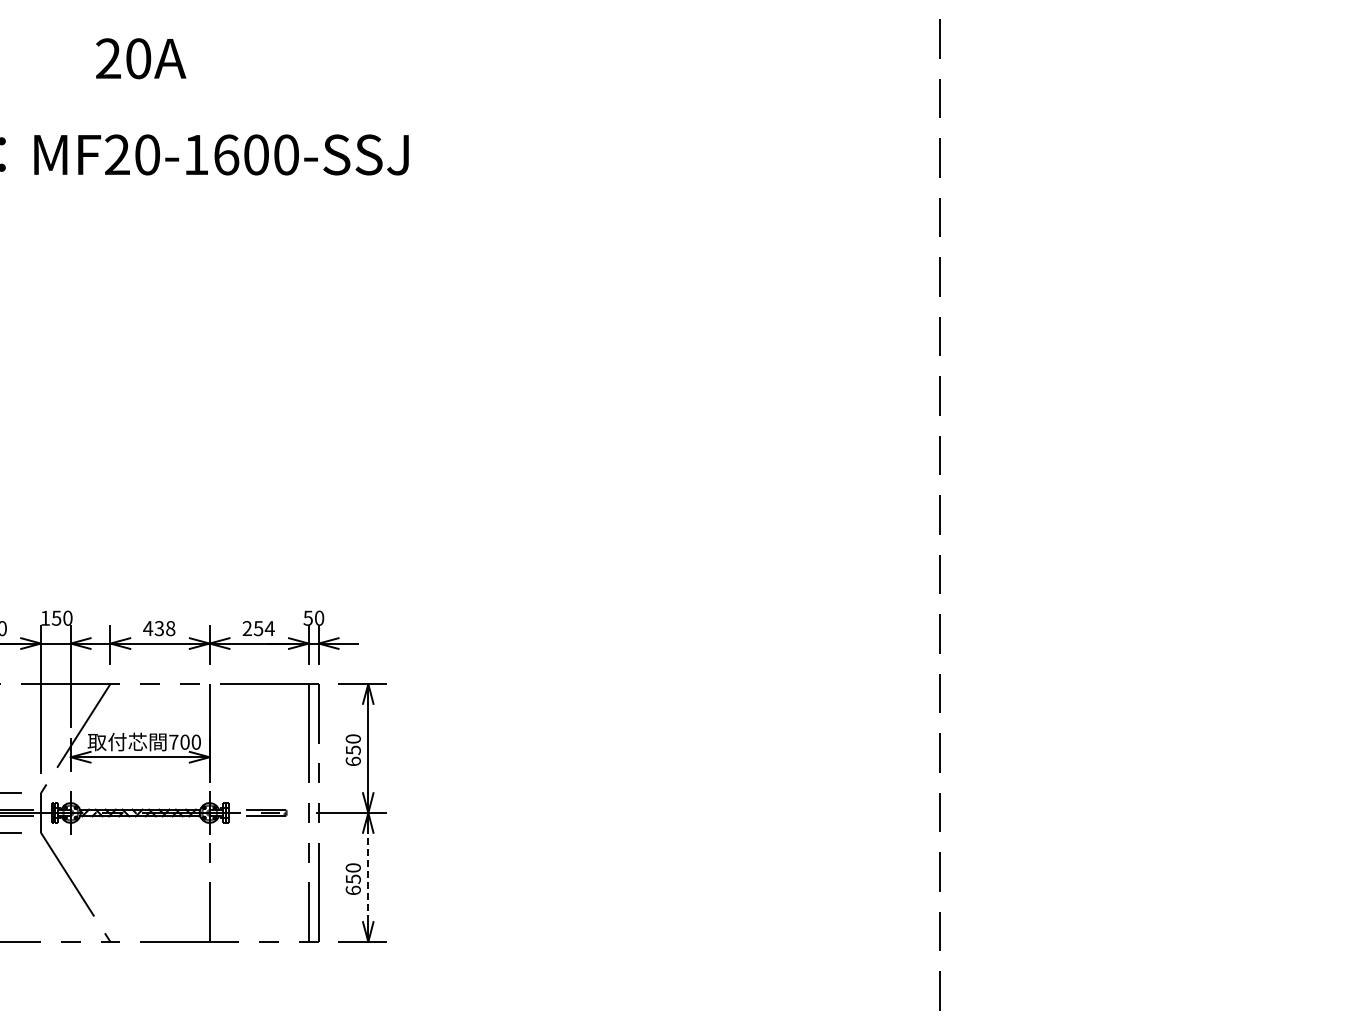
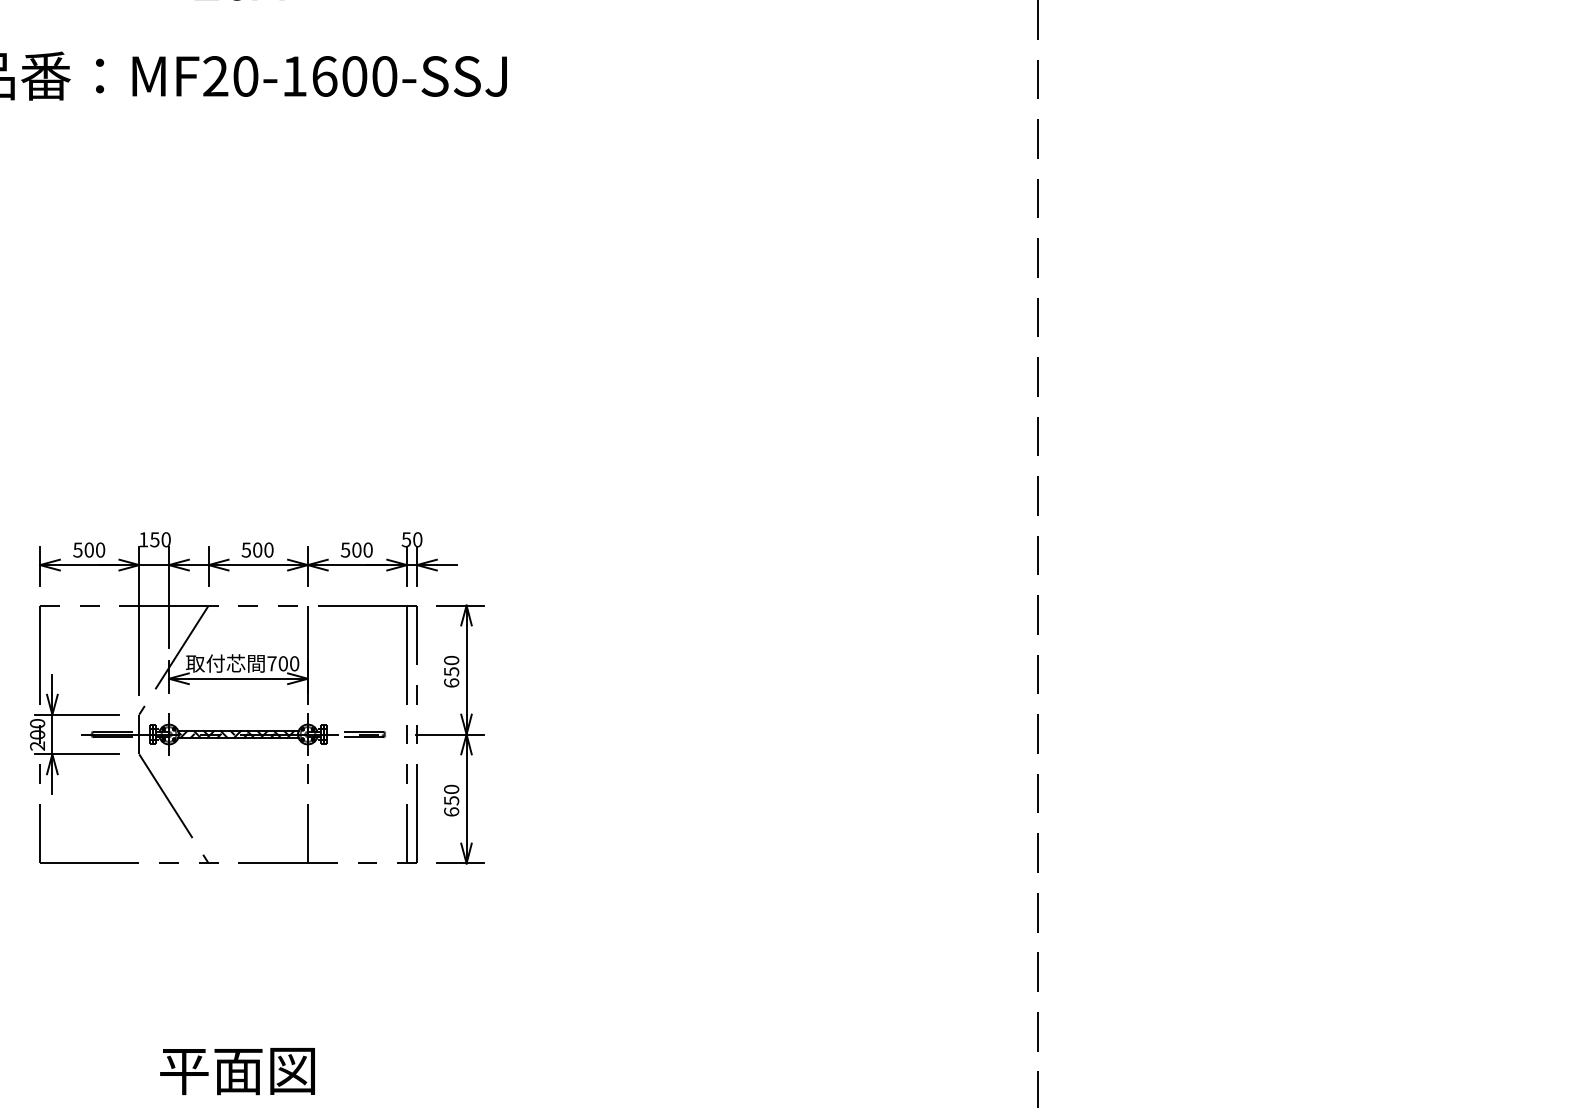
text: (159, 627) -> (257, 549), 438 -> 500
text: (258, 627) -> (356, 549), 254 -> 500
line: (368, 876) -> (466, 798), dashed -> solid

